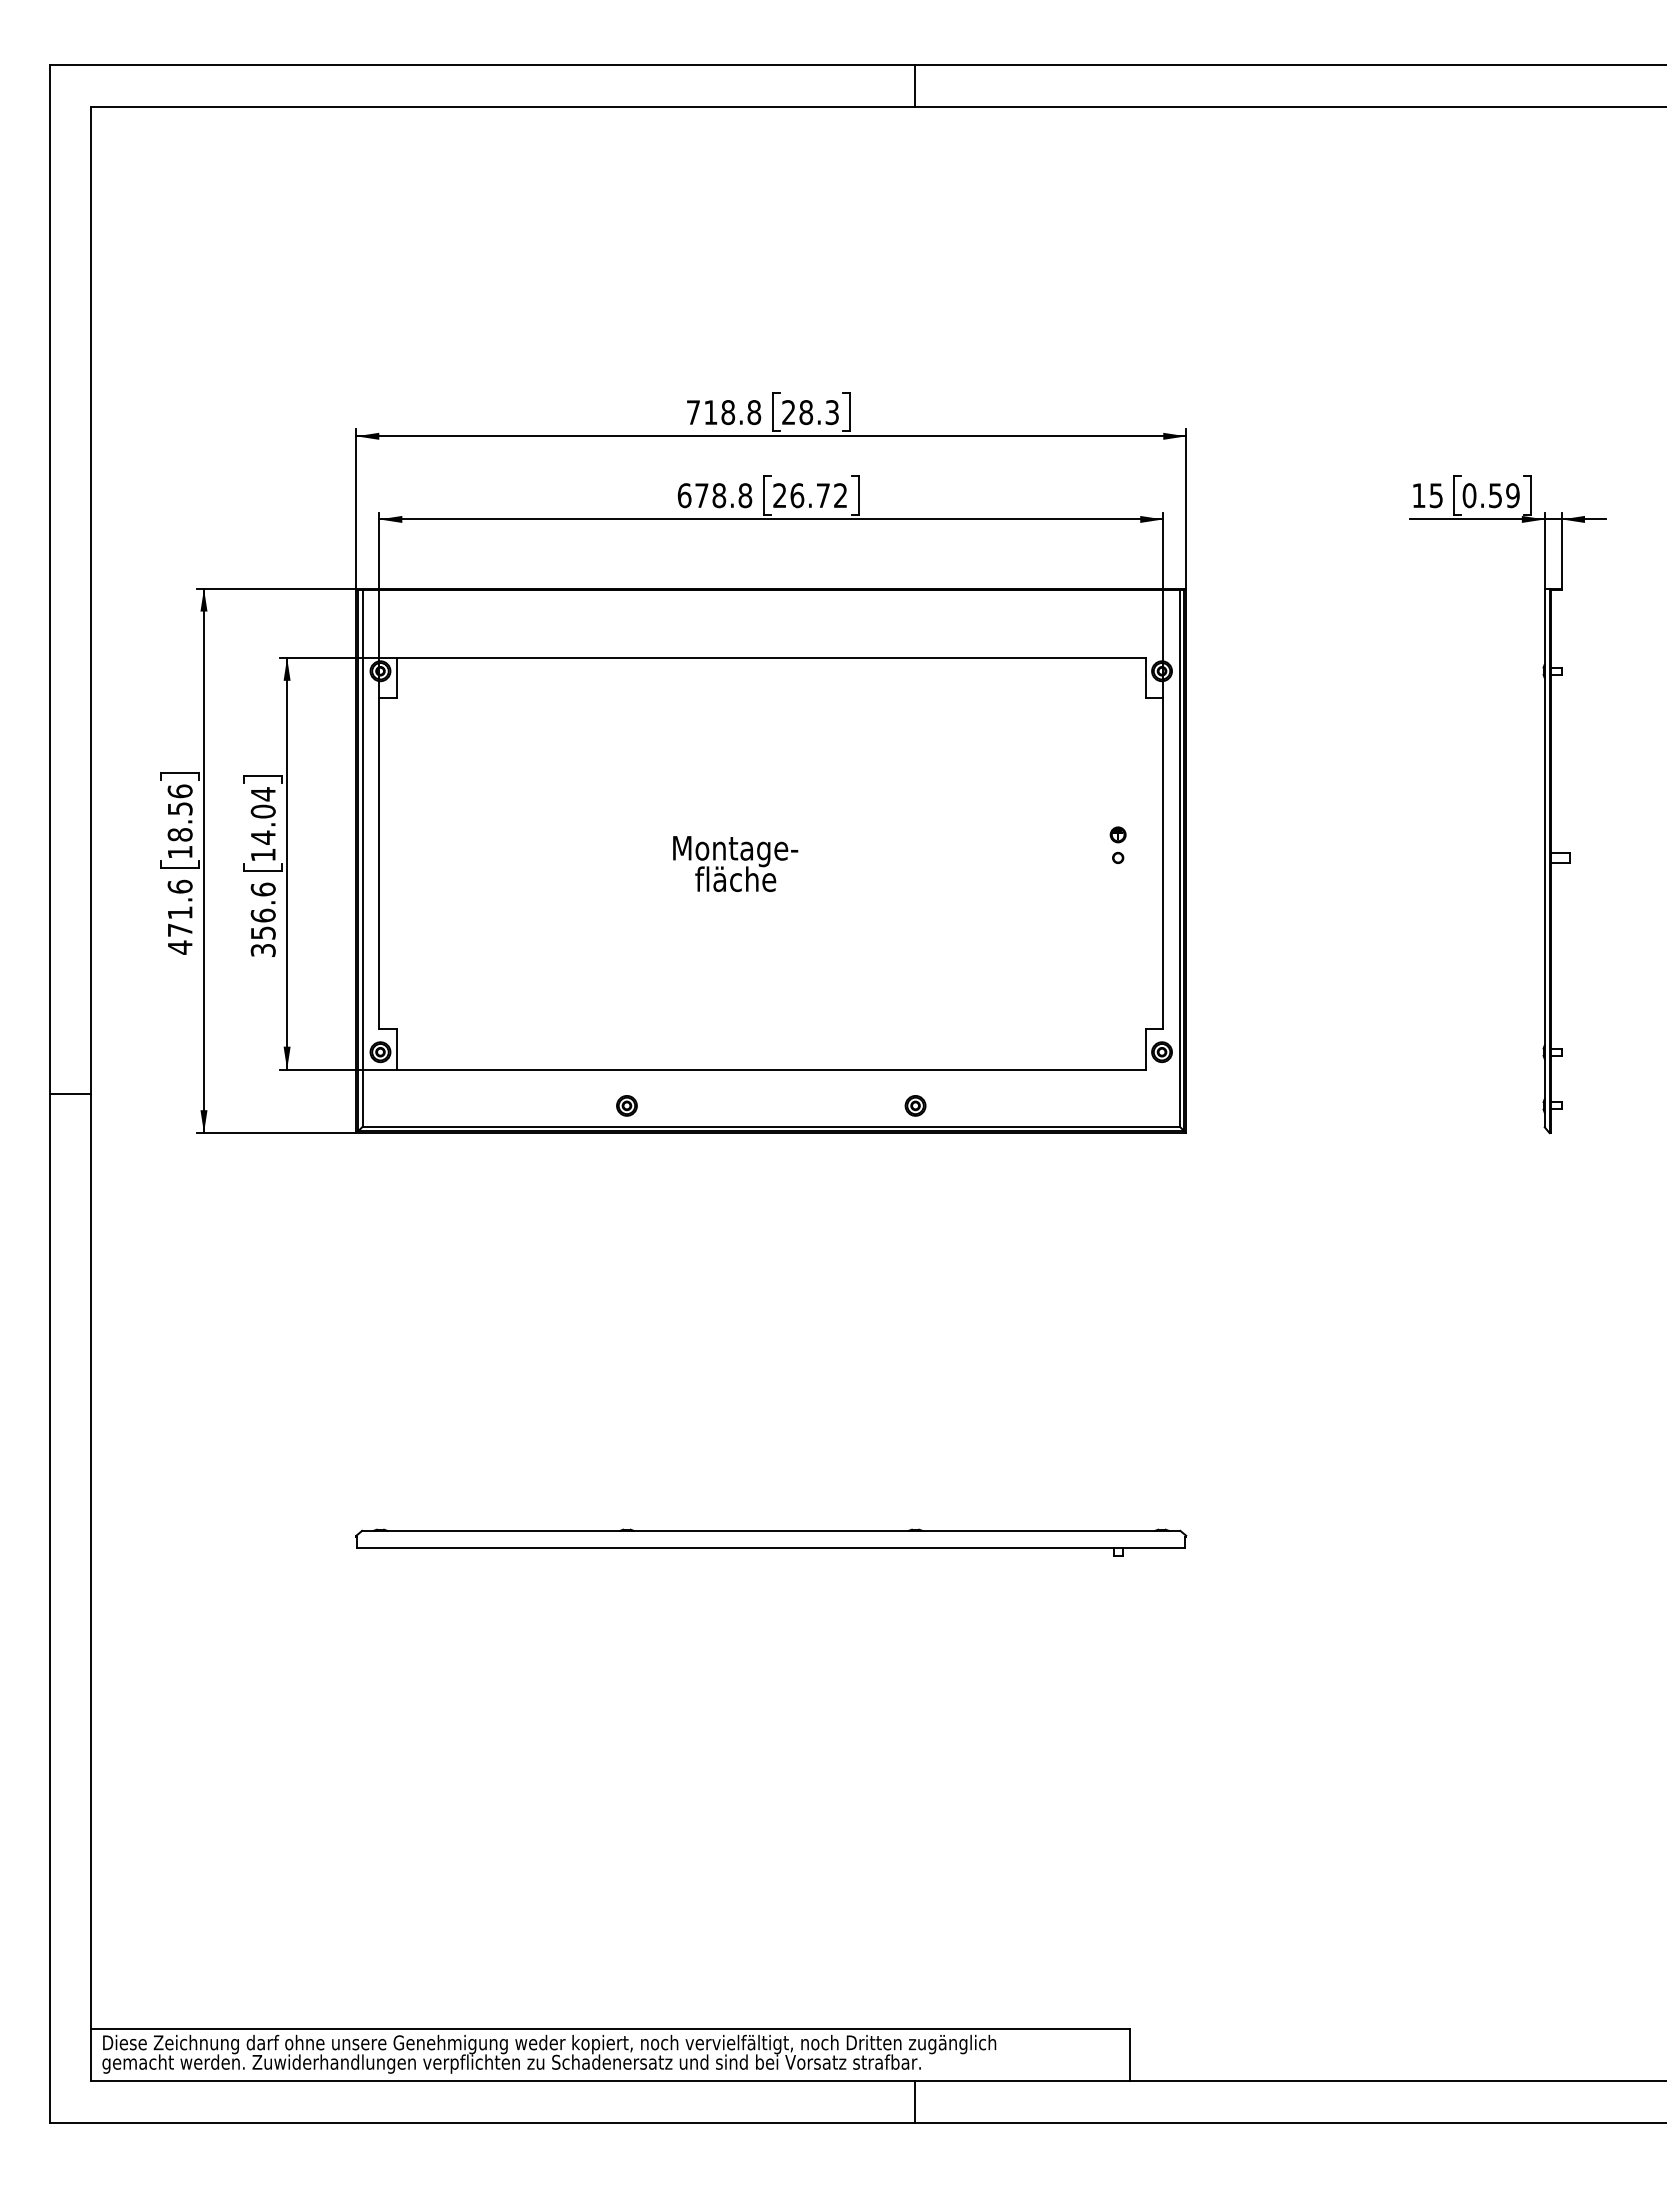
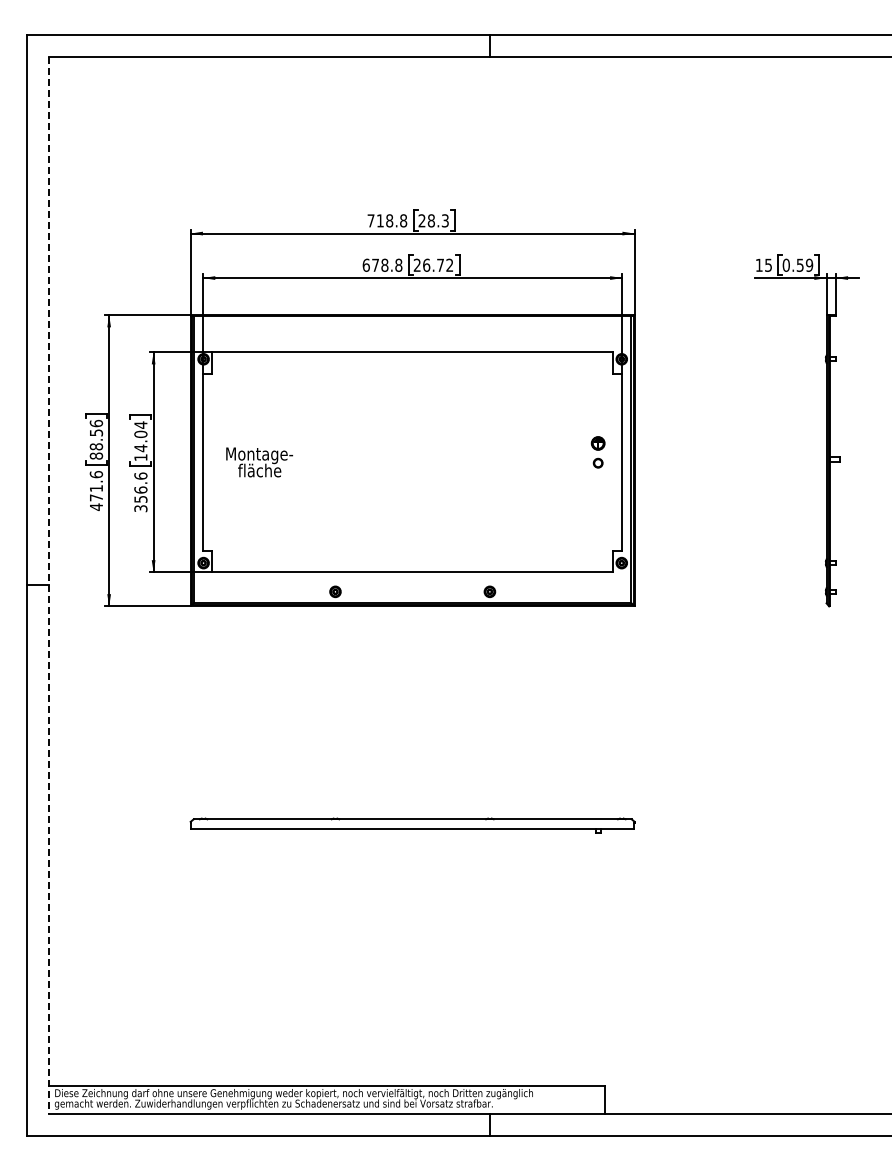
part: (1118, 845) -> (598, 452), size x1.6
text: (180, 851) -> (96, 455), 18.56 -> 88.56
text: (735, 864) -> (259, 462), moved
line: (90, 1094) -> (48, 585), solid -> dashed

